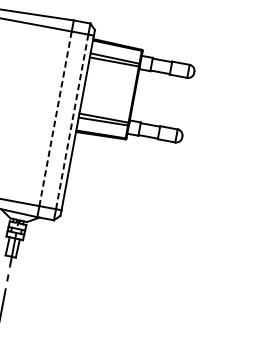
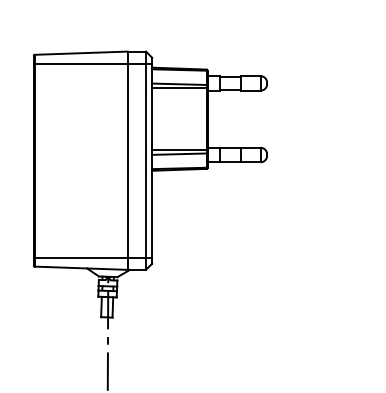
line: (55, 118) -> (127, 160), dashed -> solid
line: (72, 121) -> (146, 160), dashed -> solid

